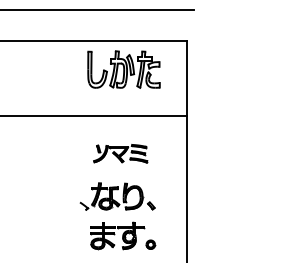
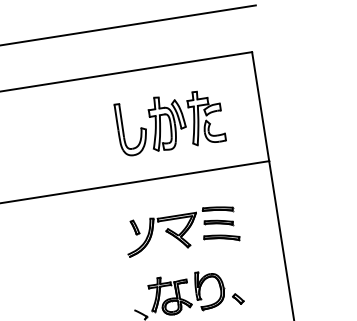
part: (123, 69) -> (169, 122), moved
part: (120, 153) -> (181, 230), size x1.43

